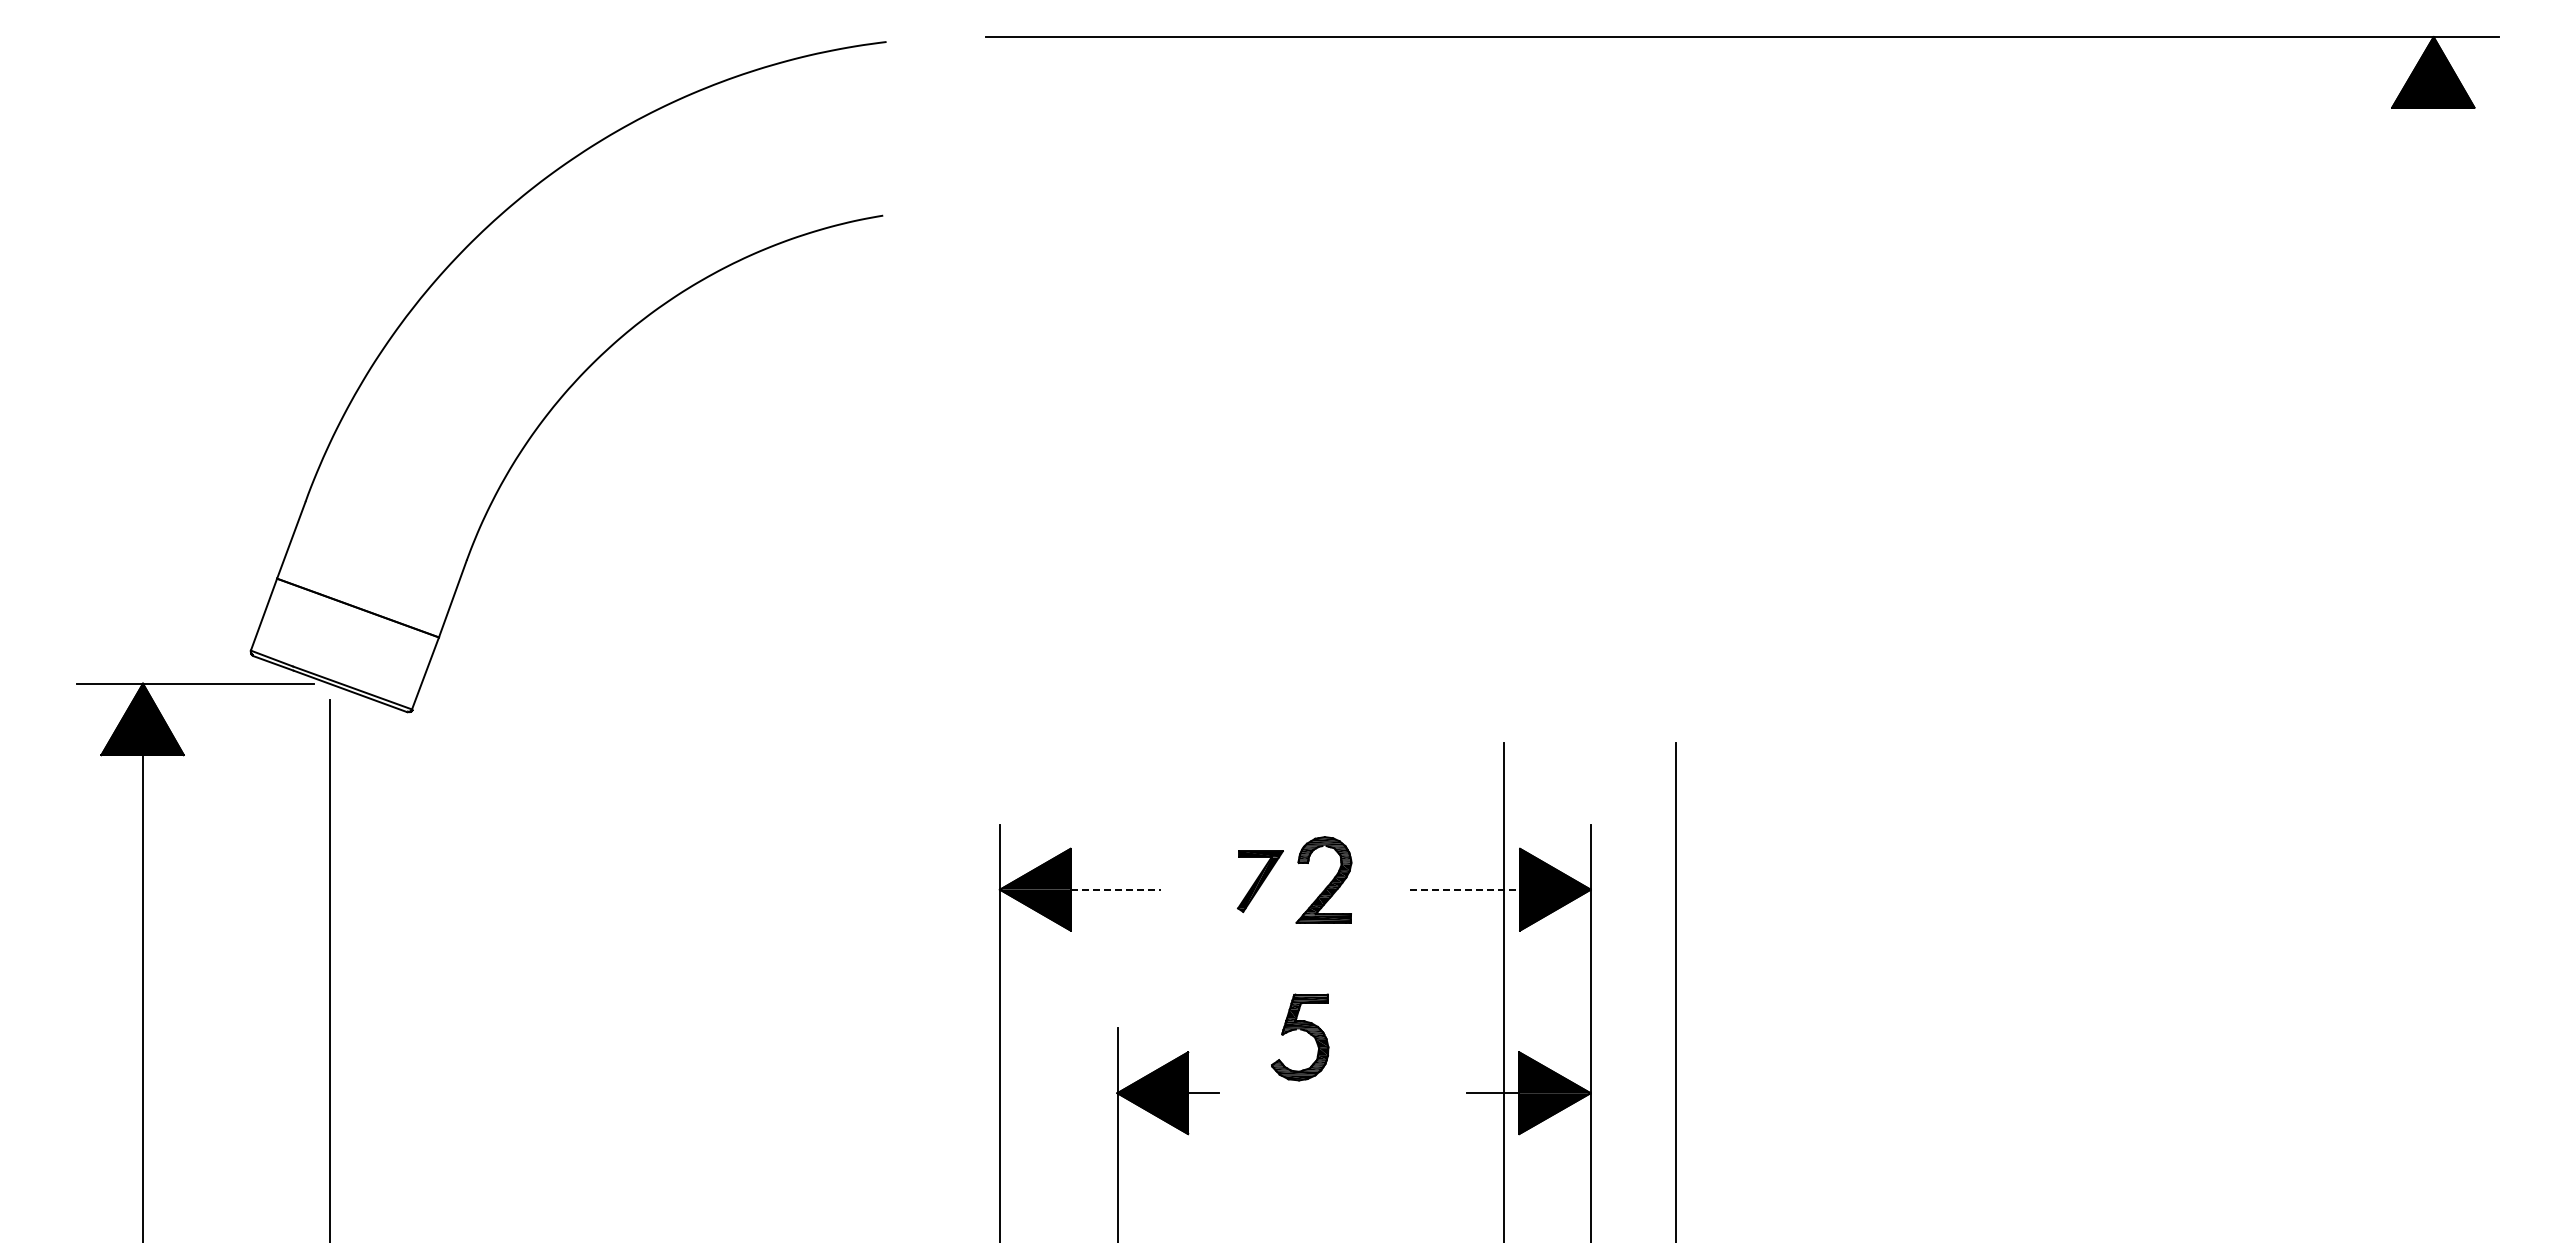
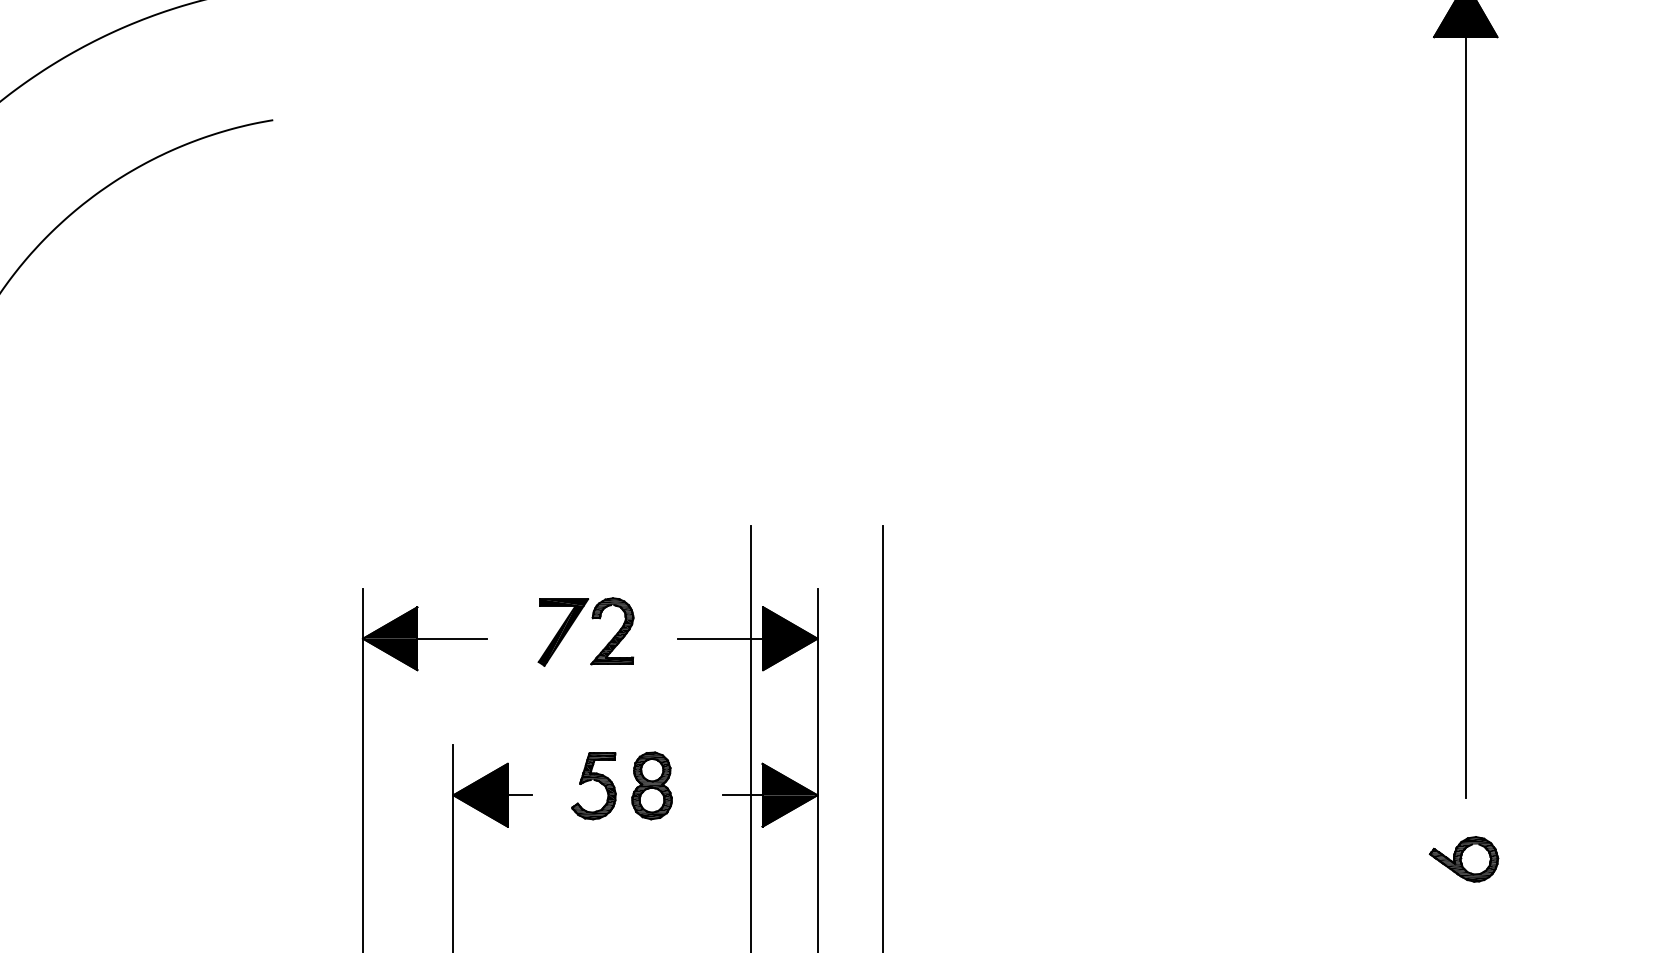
line: (2433, 601) -> (1465, 417), added
part: (1260, 881) -> (563, 632), size x1.43
line: (1116, 889) -> (452, 638), dashed -> solid
line: (1465, 889) -> (721, 638), dashed -> solid
part: (1303, 1031) -> (596, 781), moved
part: (1375, 1080) -> (651, 785), added
part: (2430, 1176) -> (1463, 859), added

